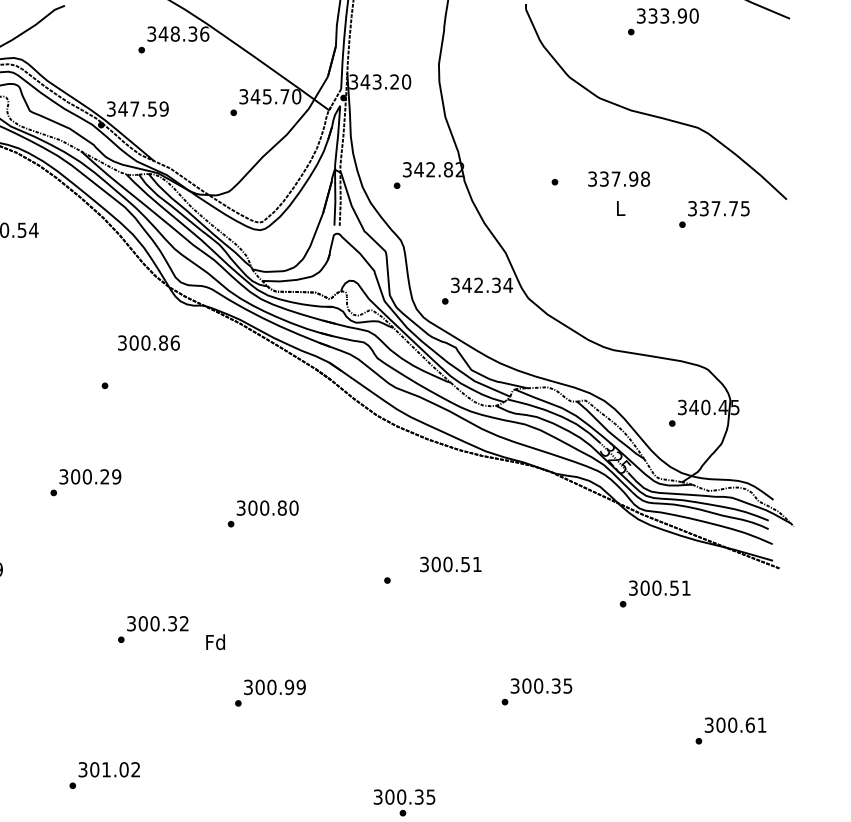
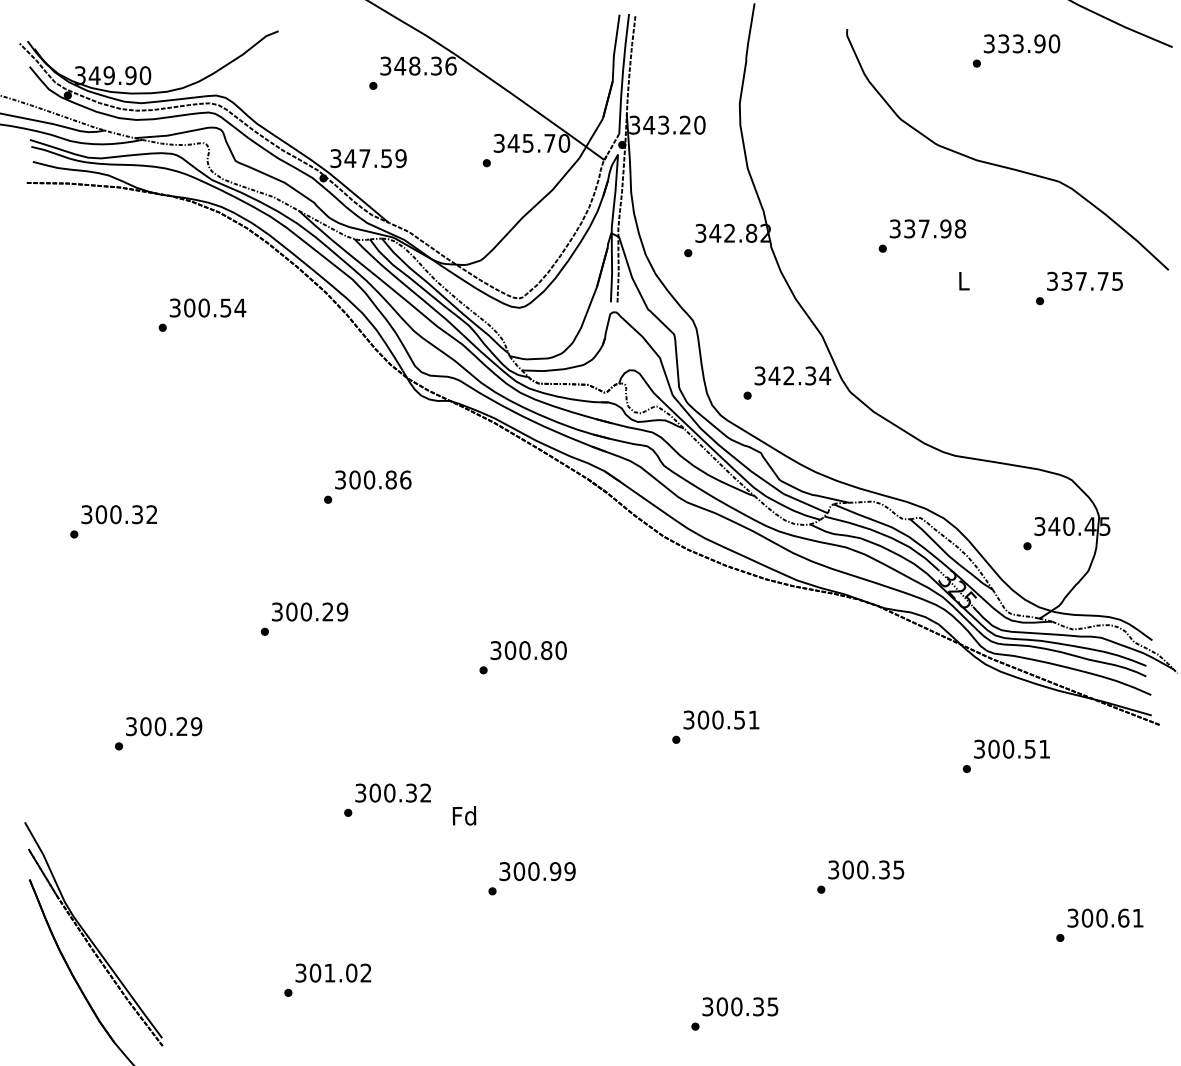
text: (618, 178) -> (927, 228), moved
text: (149, 342) -> (373, 479), moved
text: (450, 564) -> (721, 719), moved
text: (404, 796) -> (740, 1006), moved

